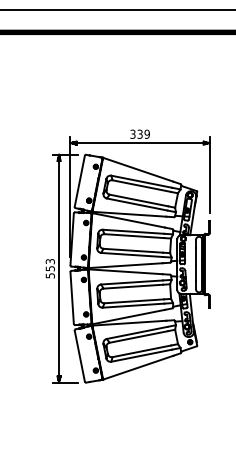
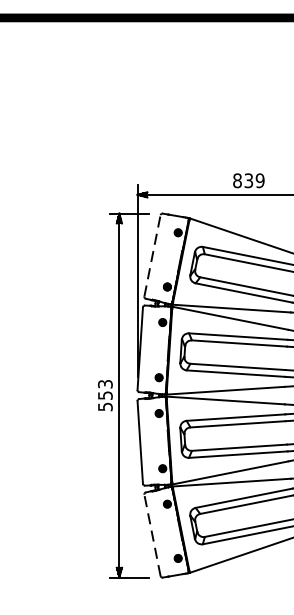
text: (132, 133) -> (236, 179), 339 -> 839
line: (79, 181) -> (151, 256), solid -> dashed
line: (79, 356) -> (151, 535), solid -> dashed

